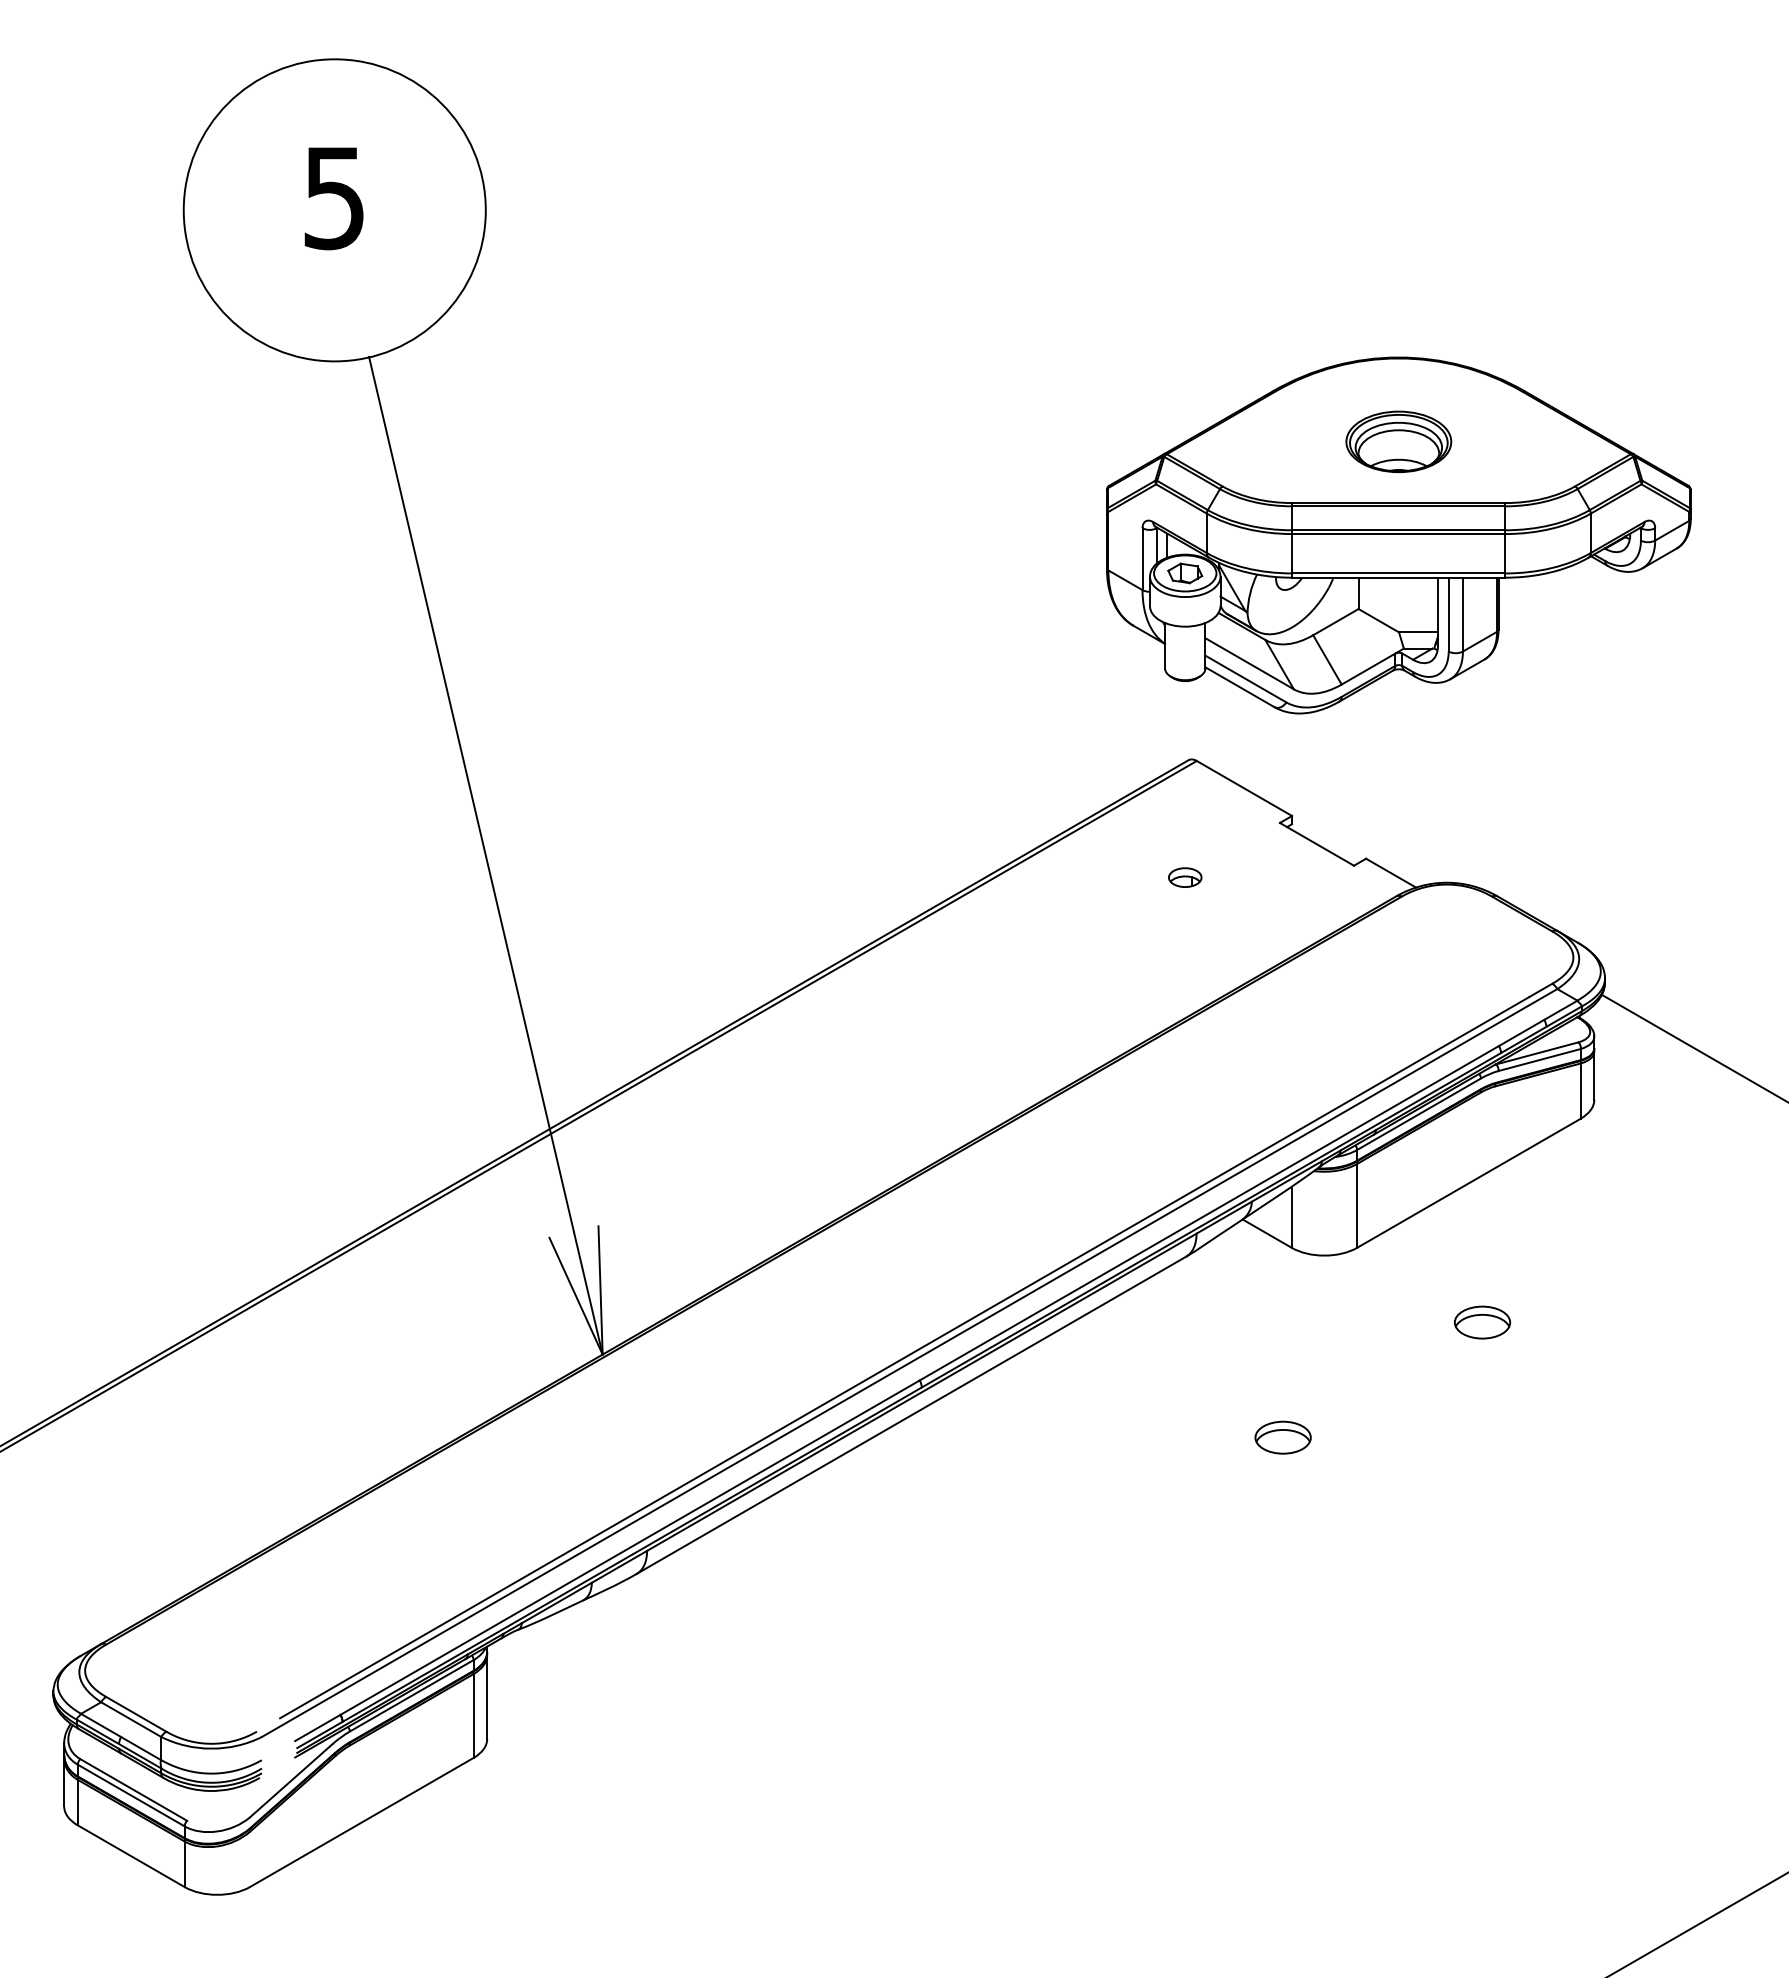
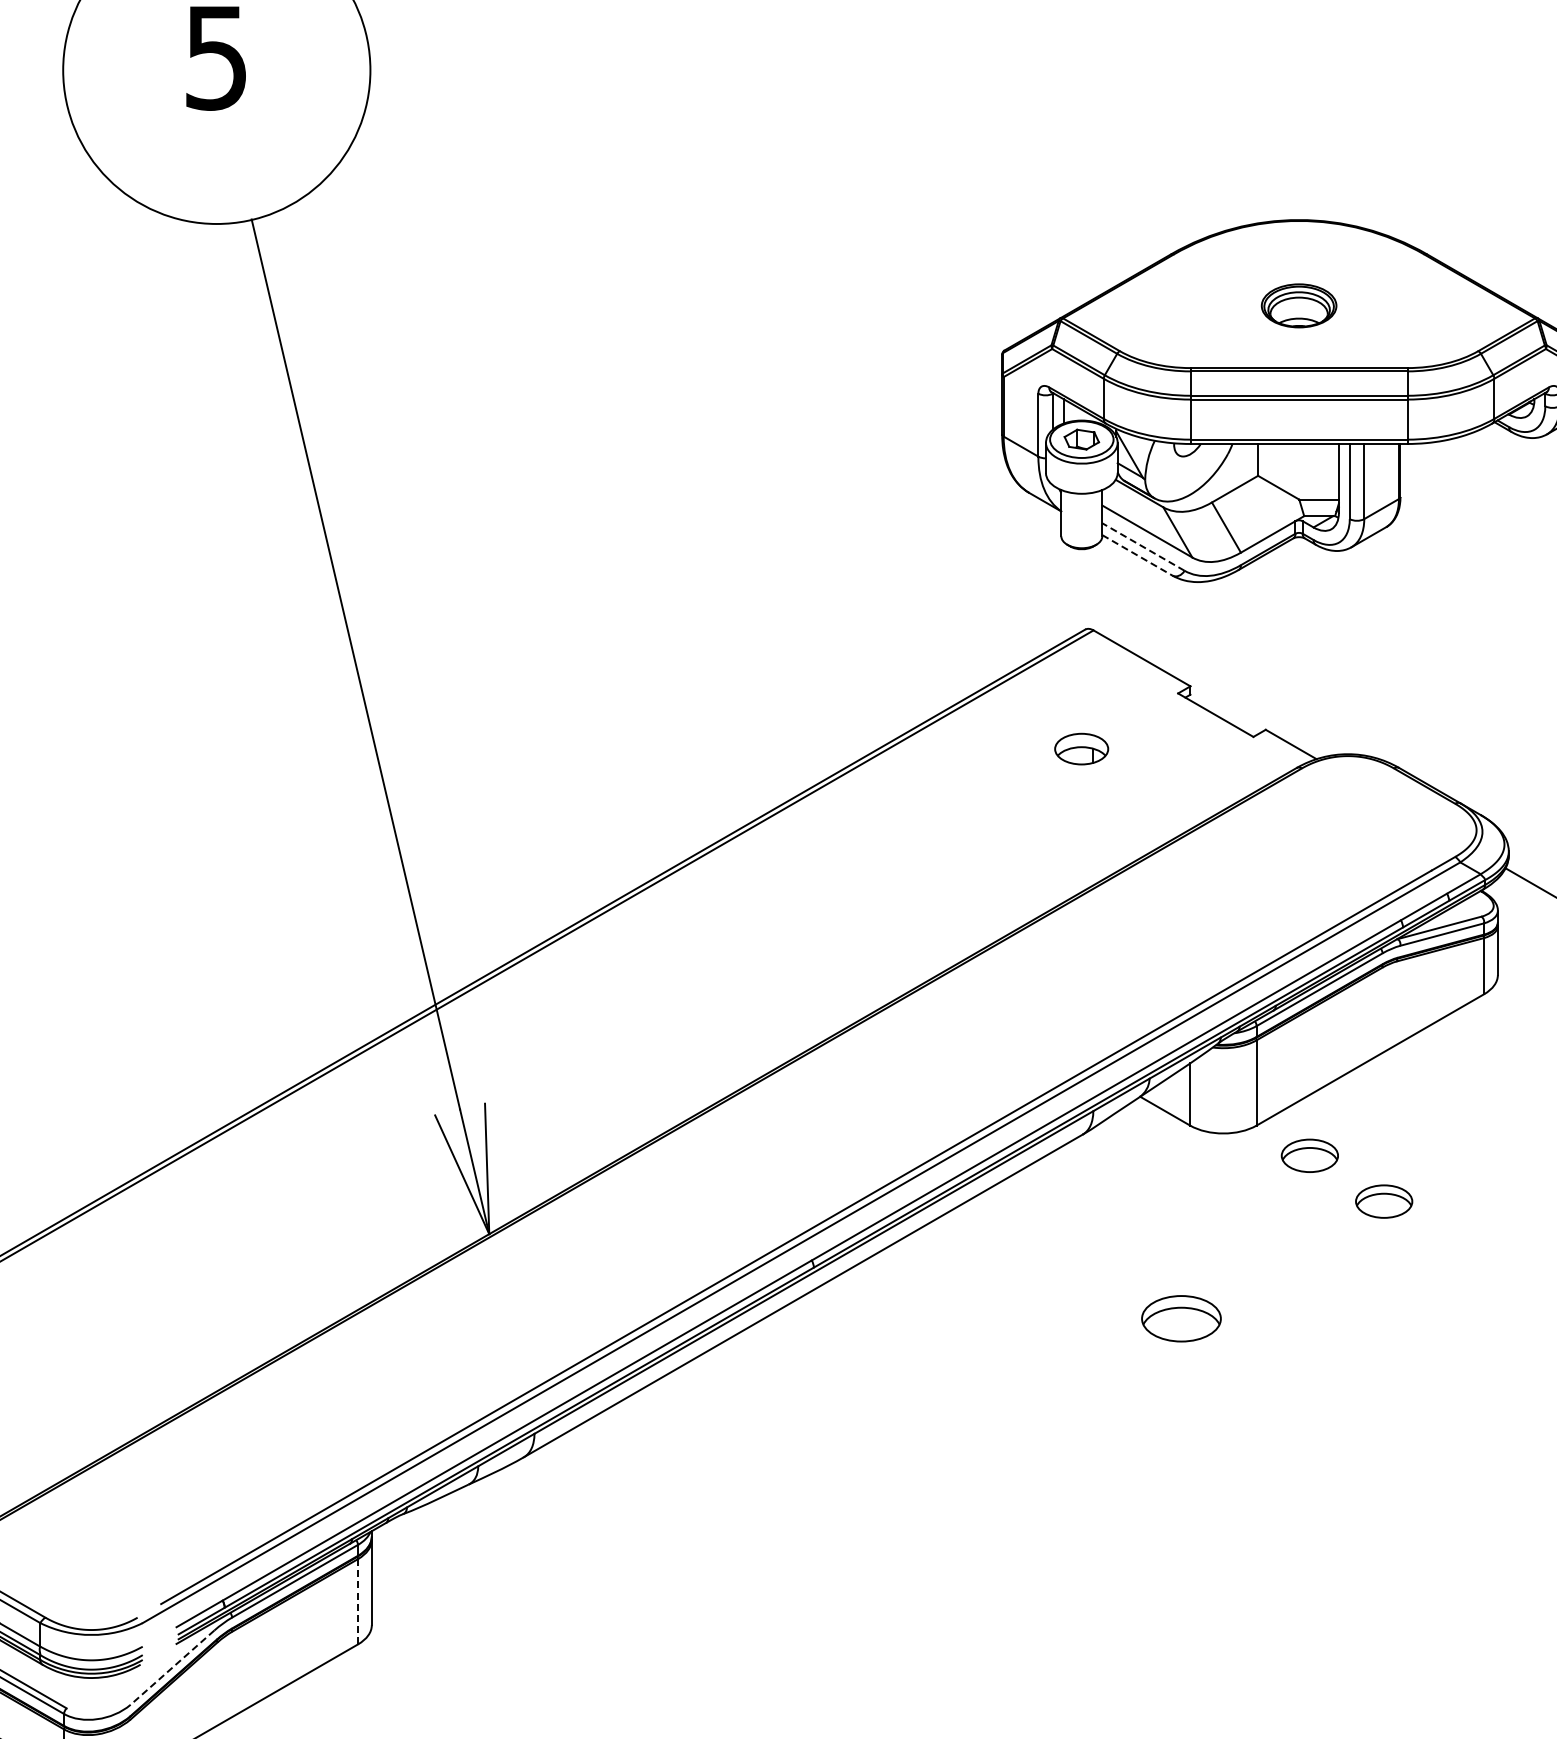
part: (1398, 441) -> (1298, 305), size x0.7
line: (1245, 679) -> (1143, 547), solid -> dashed
line: (1239, 687) -> (1137, 555), solid -> dashed
part: (1185, 877) -> (1082, 748), size x1.6
part: (1409, 1277) -> (1309, 1155), added
part: (1282, 1437) -> (1180, 1318), size x1.4
line: (473, 1716) -> (357, 1602), solid -> dashed
line: (291, 1780) -> (172, 1667), solid -> dashed

